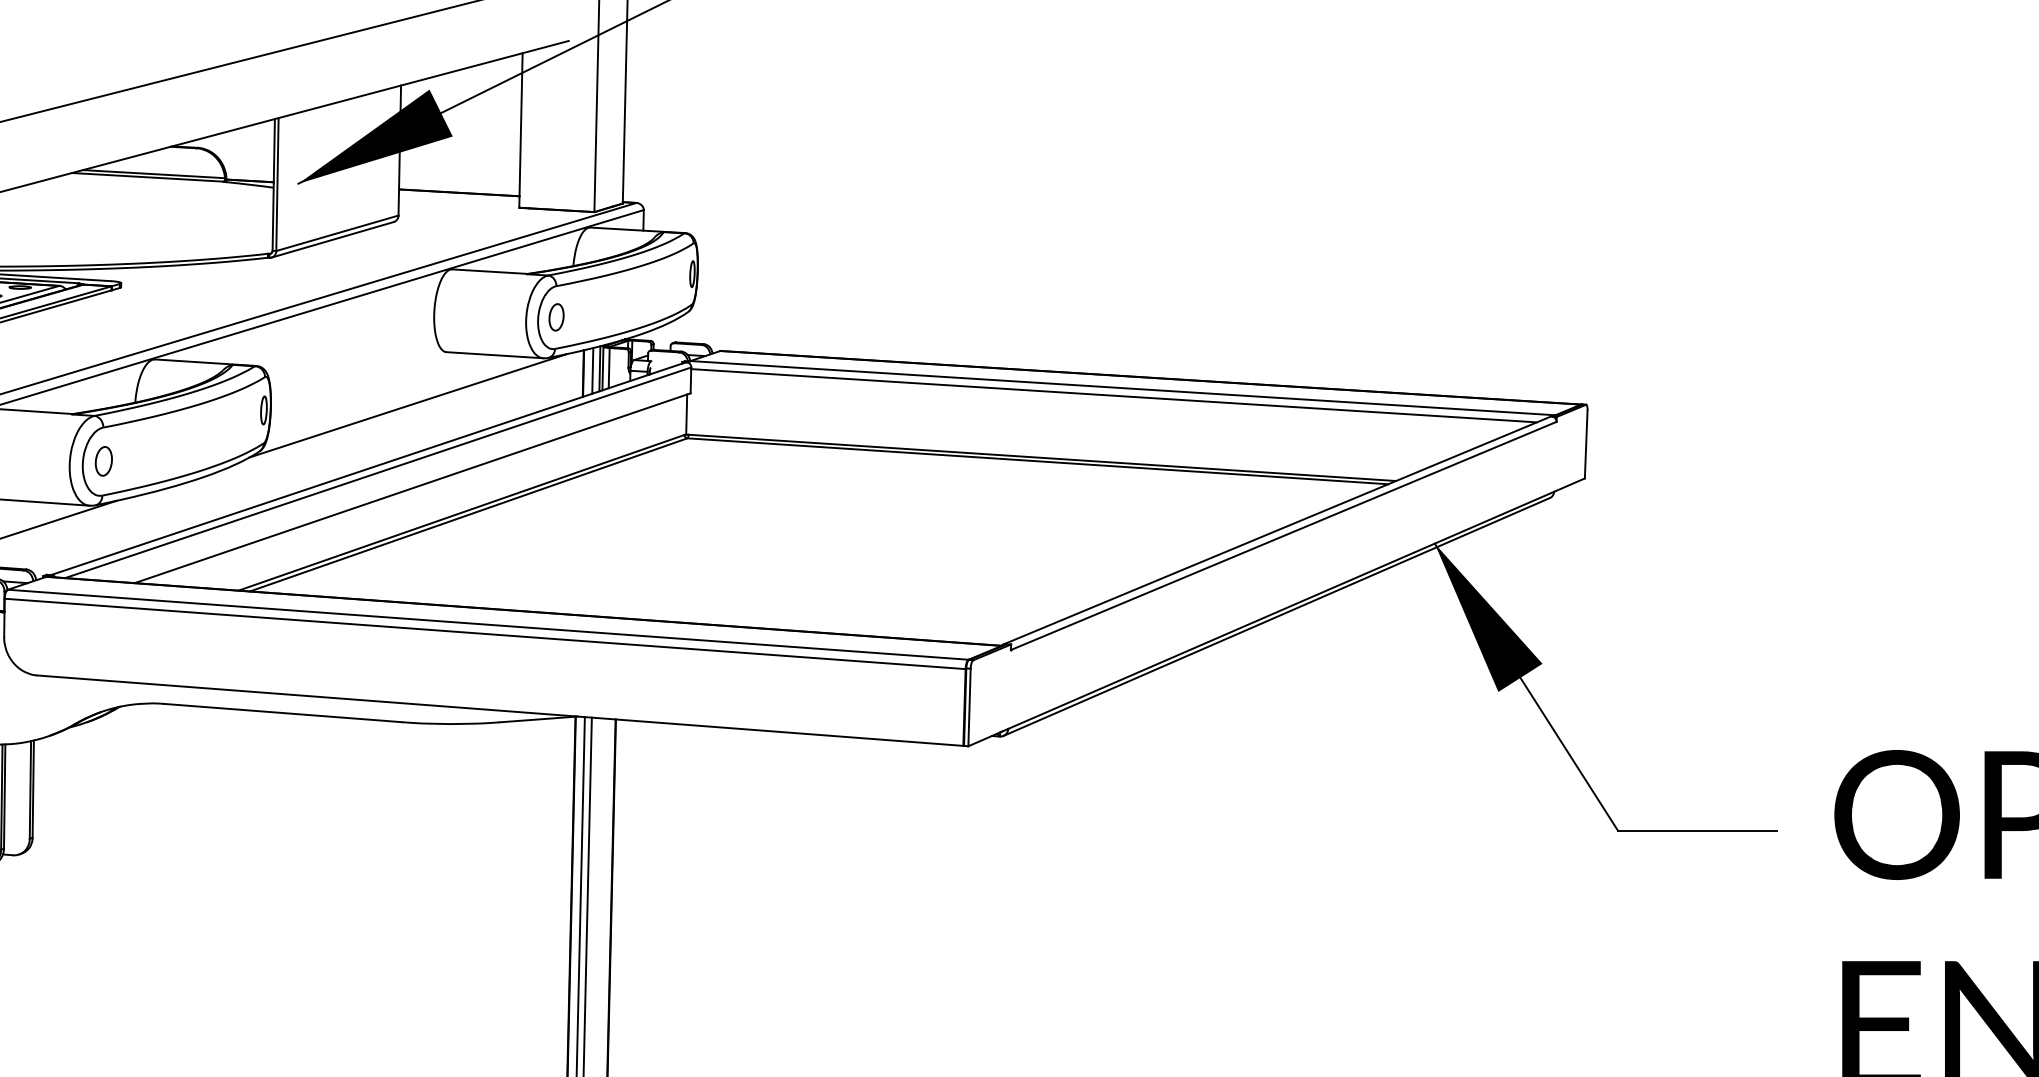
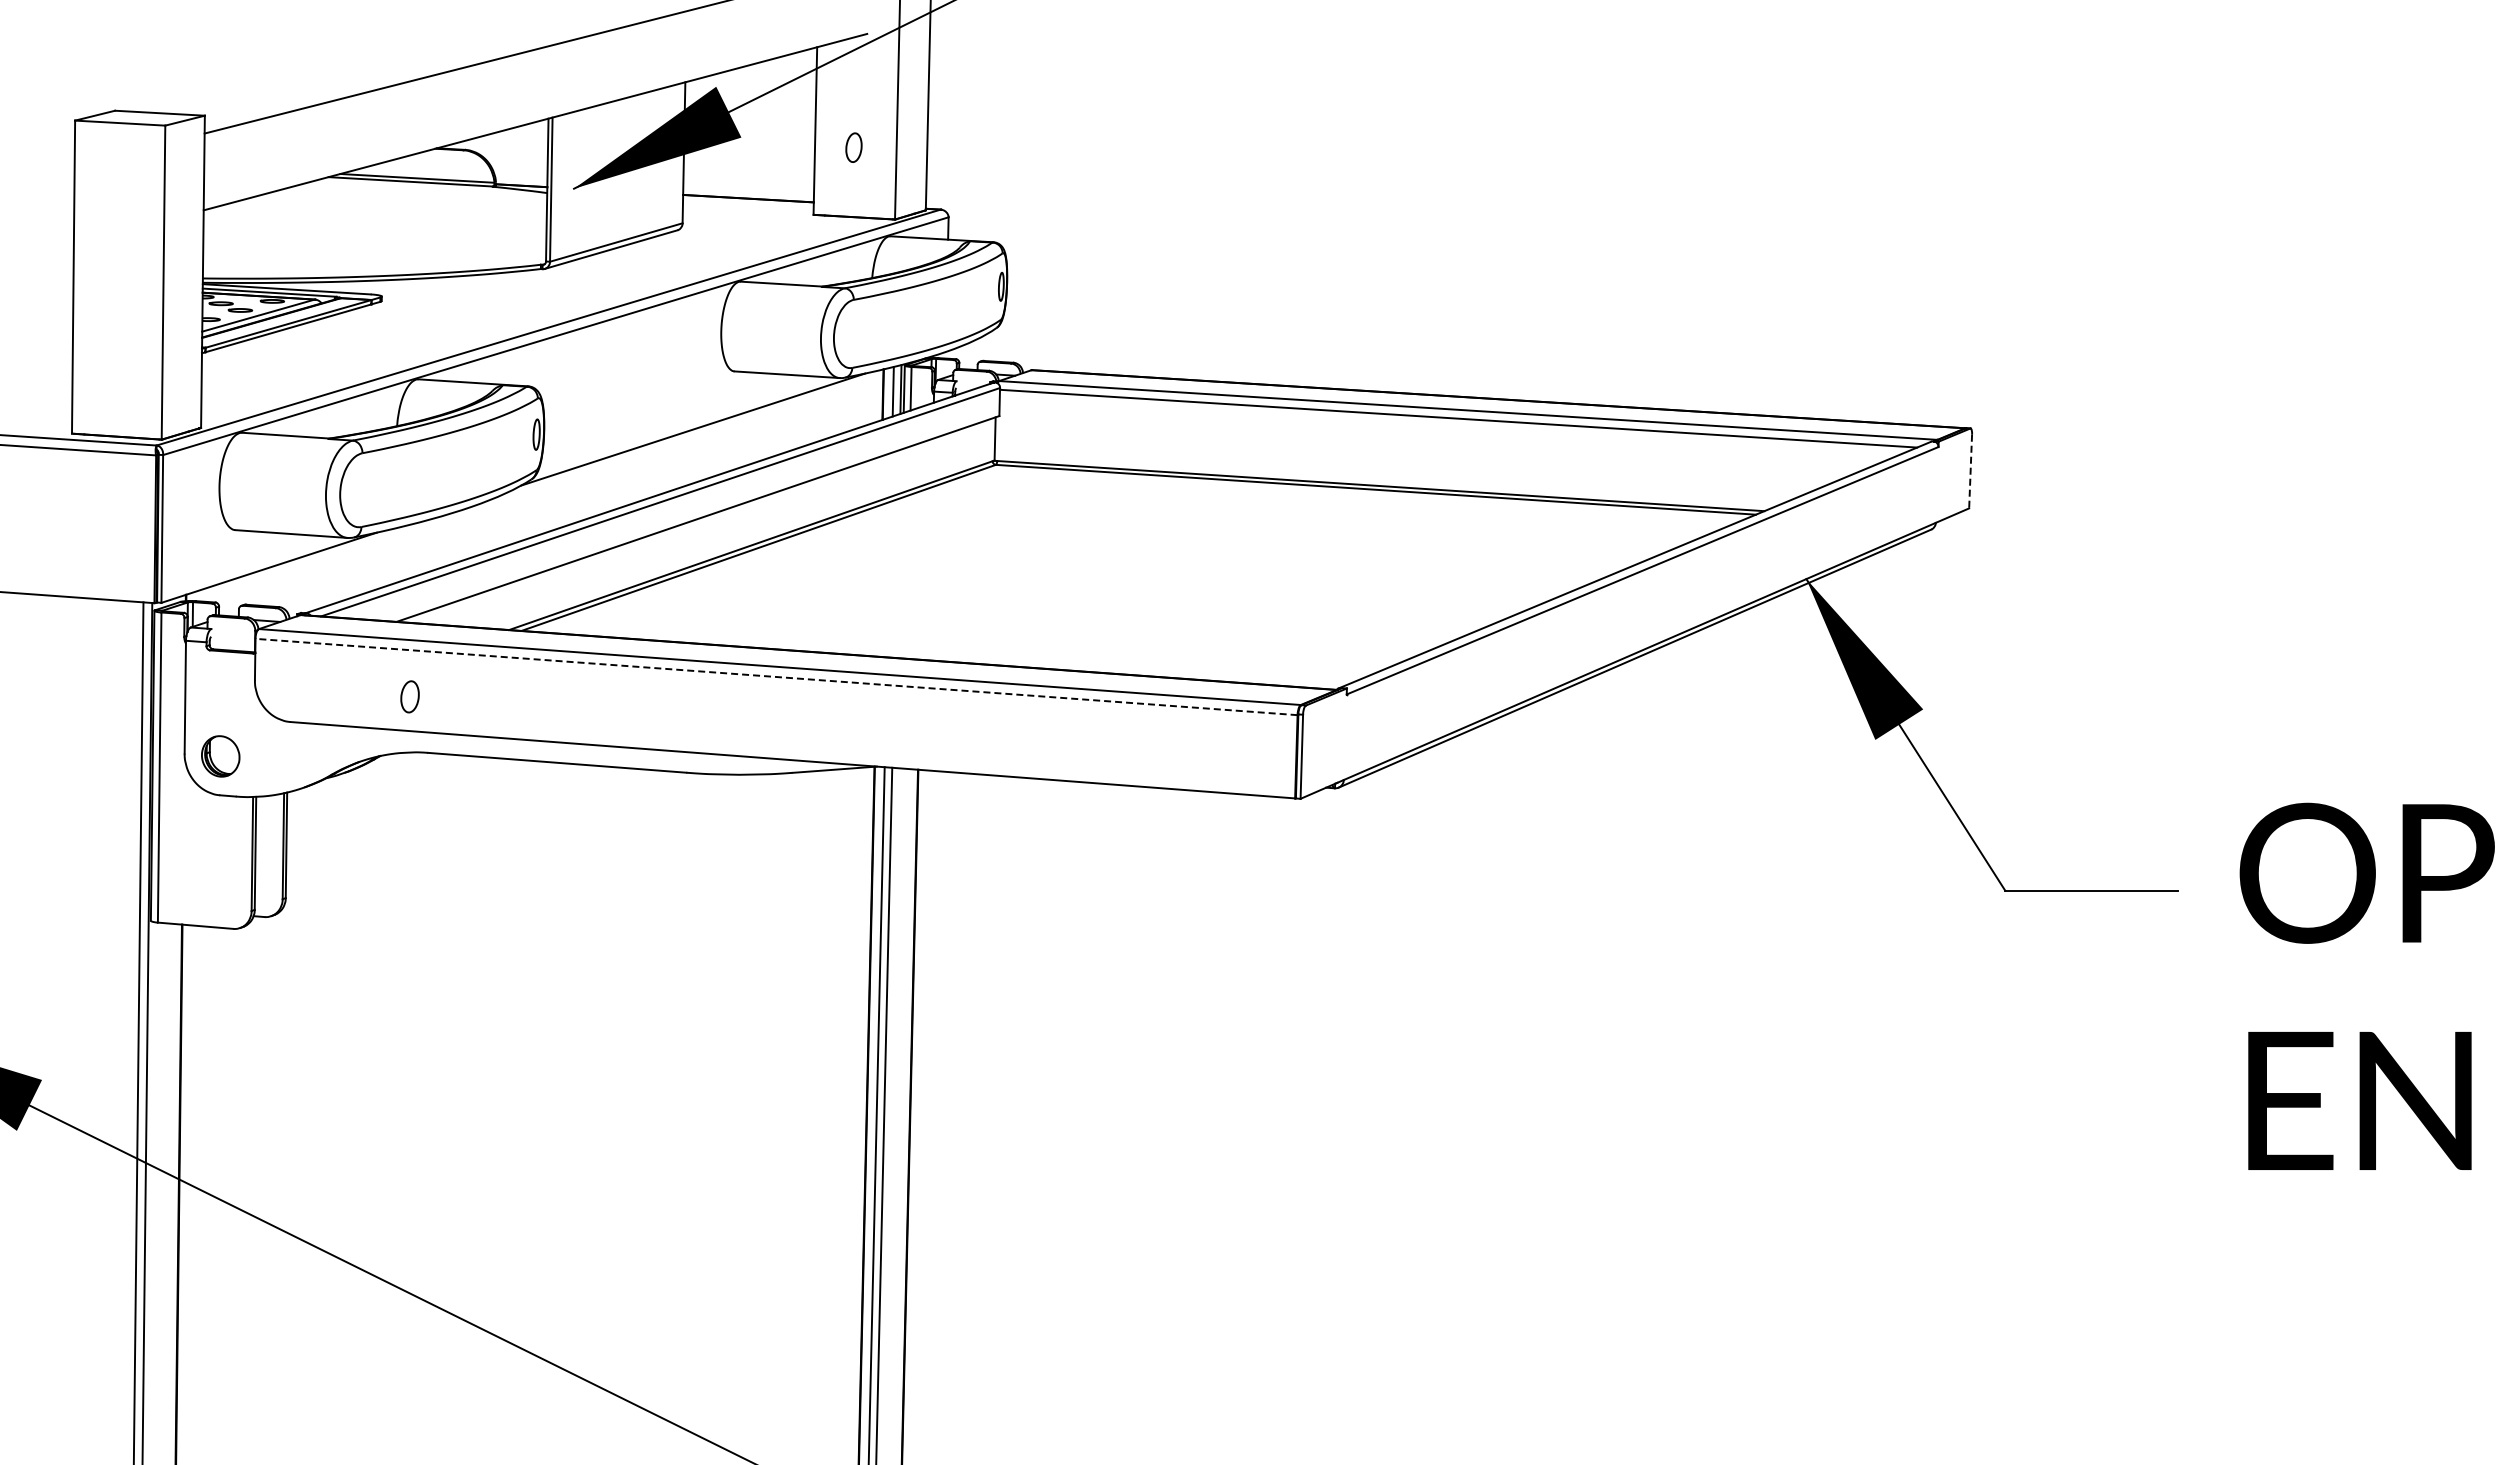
part: (556, 317) -> (853, 147), moved
line: (1586, 444) -> (1970, 471), solid -> dashed
part: (103, 461) -> (409, 696), moved
line: (485, 633) -> (776, 676), solid -> dashed

